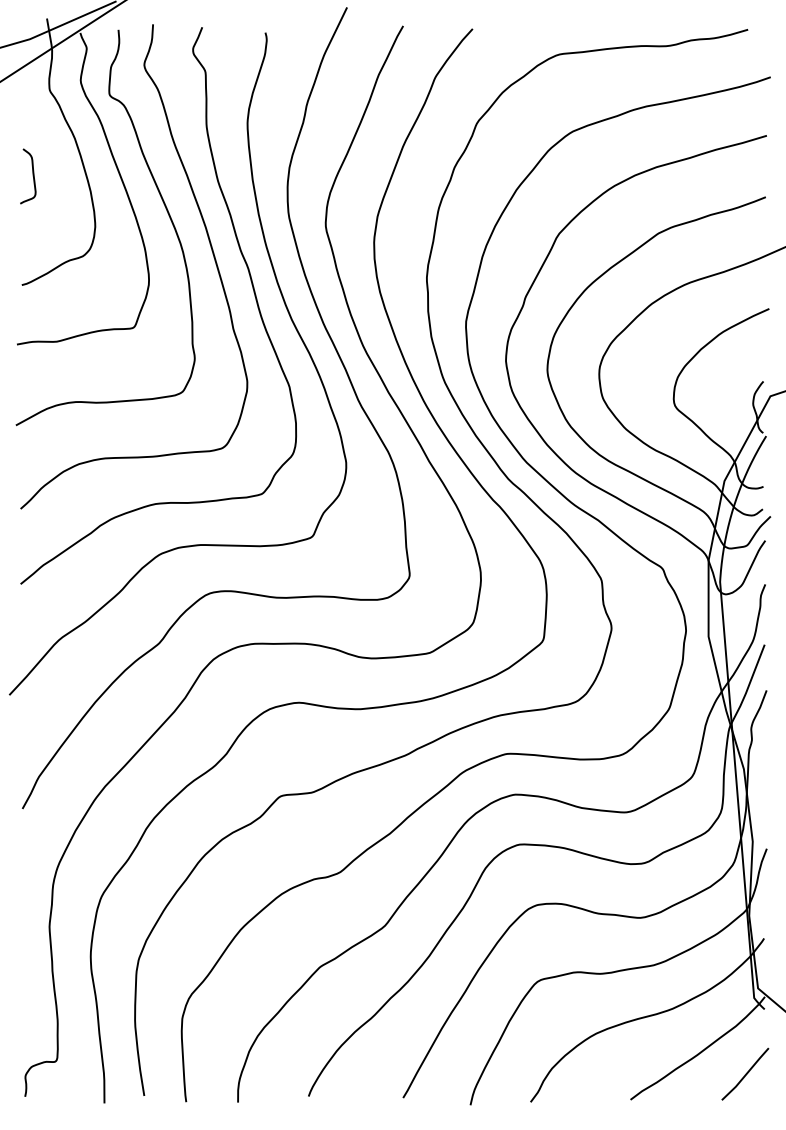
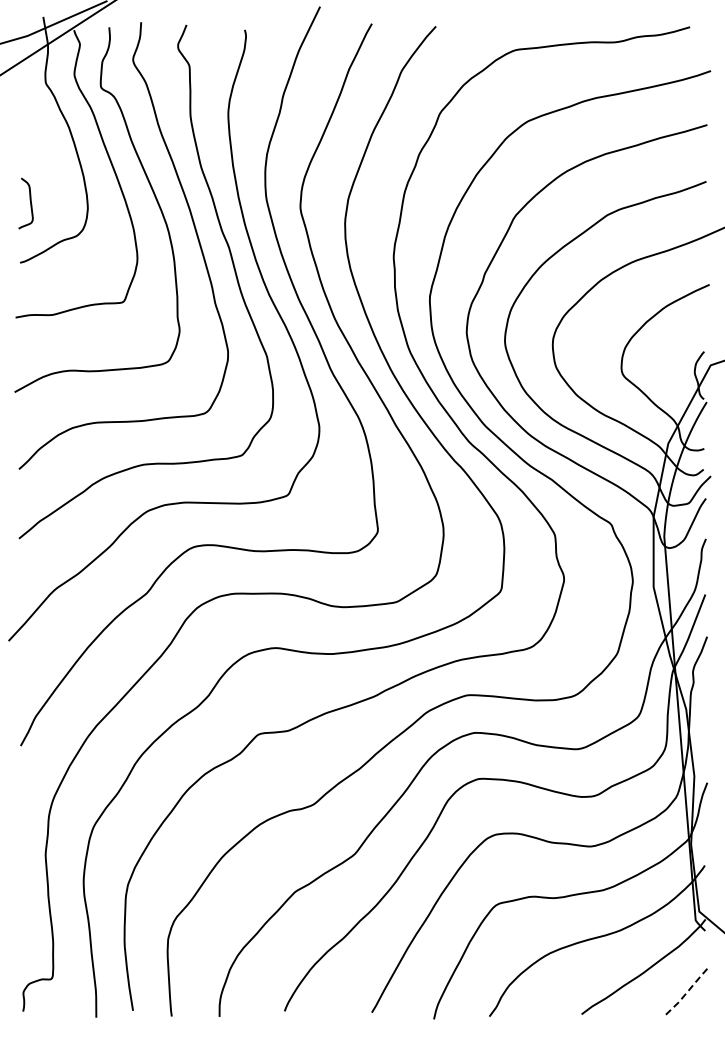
curve: (32, 173) -> (29, 200), moved
line: (746, 1075) -> (688, 991), solid -> dashed

